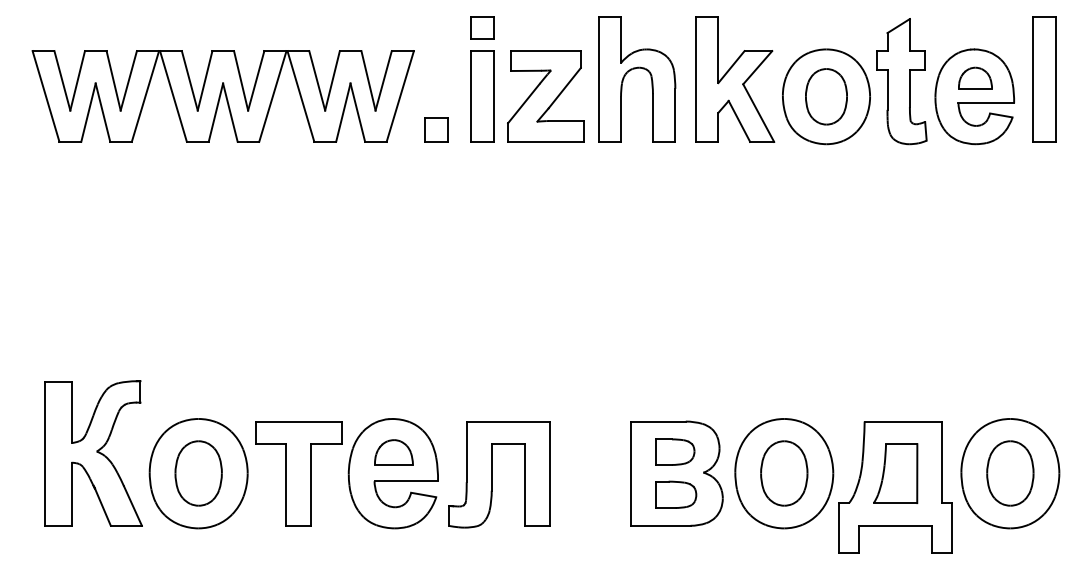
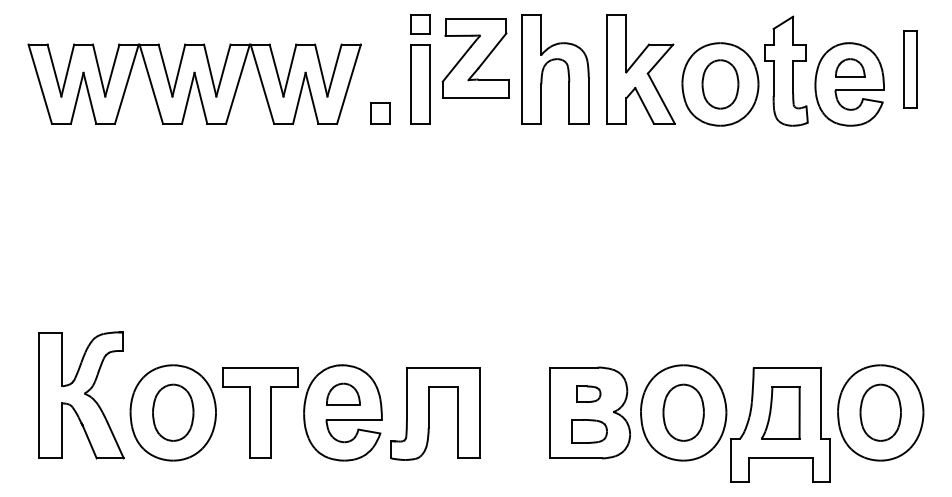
part: (1044, 79) -> (910, 69), size x0.7
part: (545, 96) -> (475, 58), moved
part: (675, 452) -> (588, 394), size x0.7

